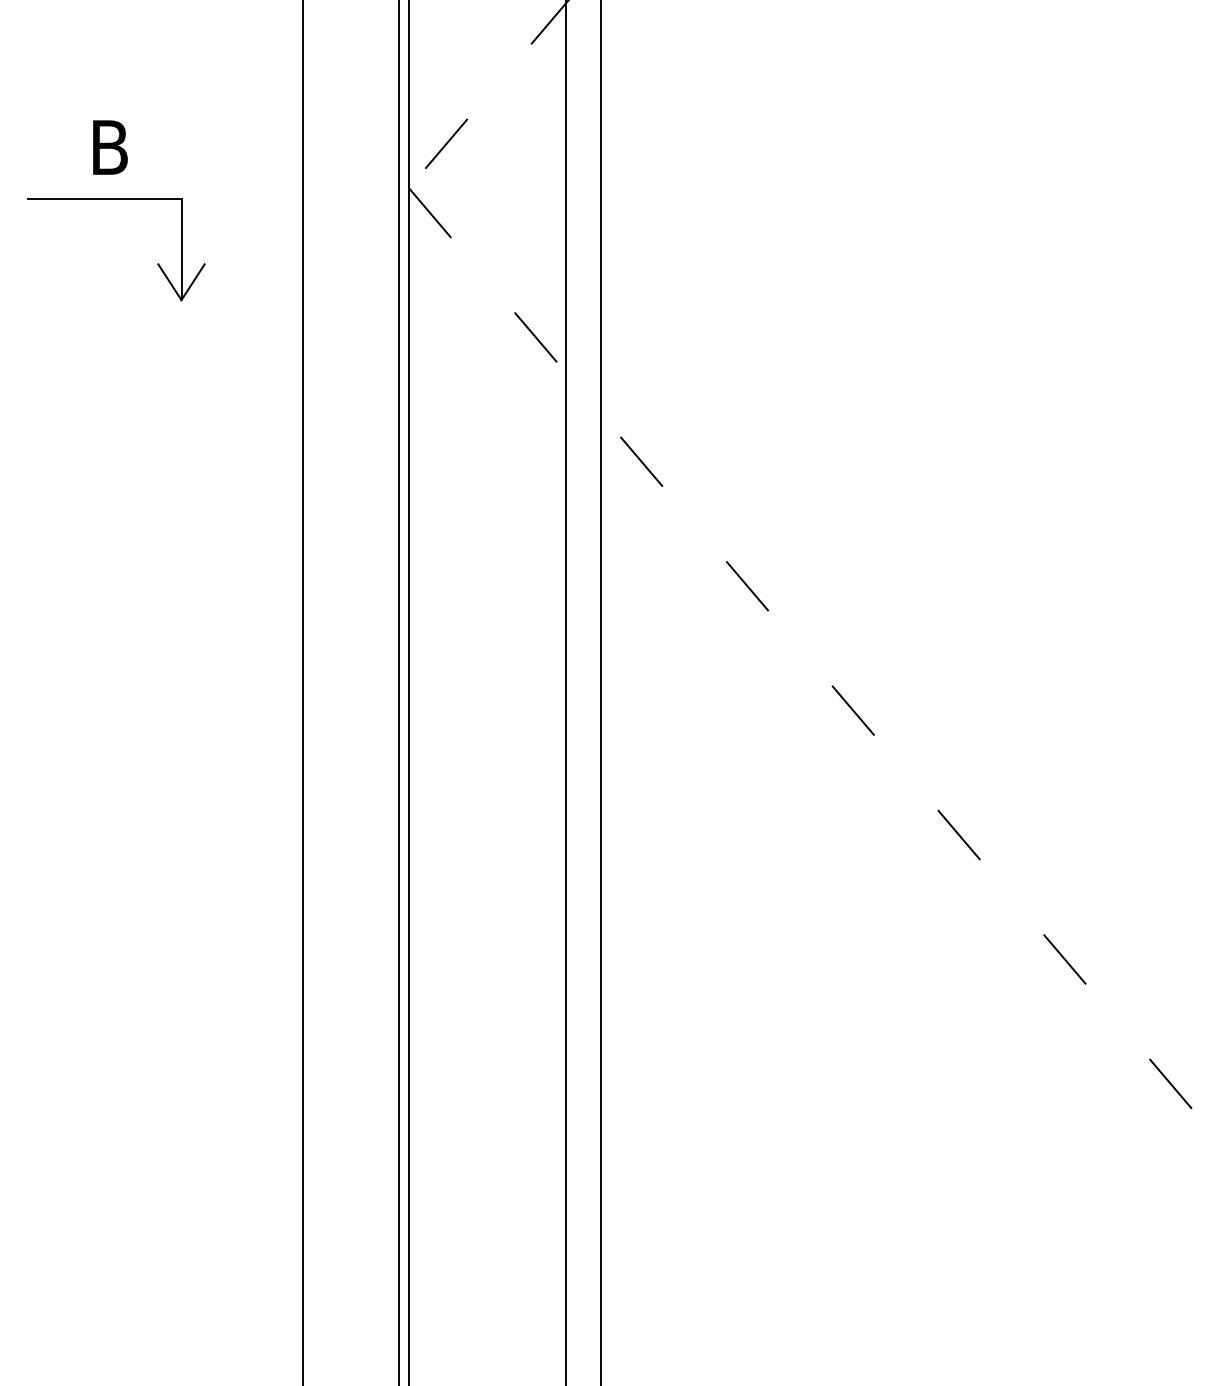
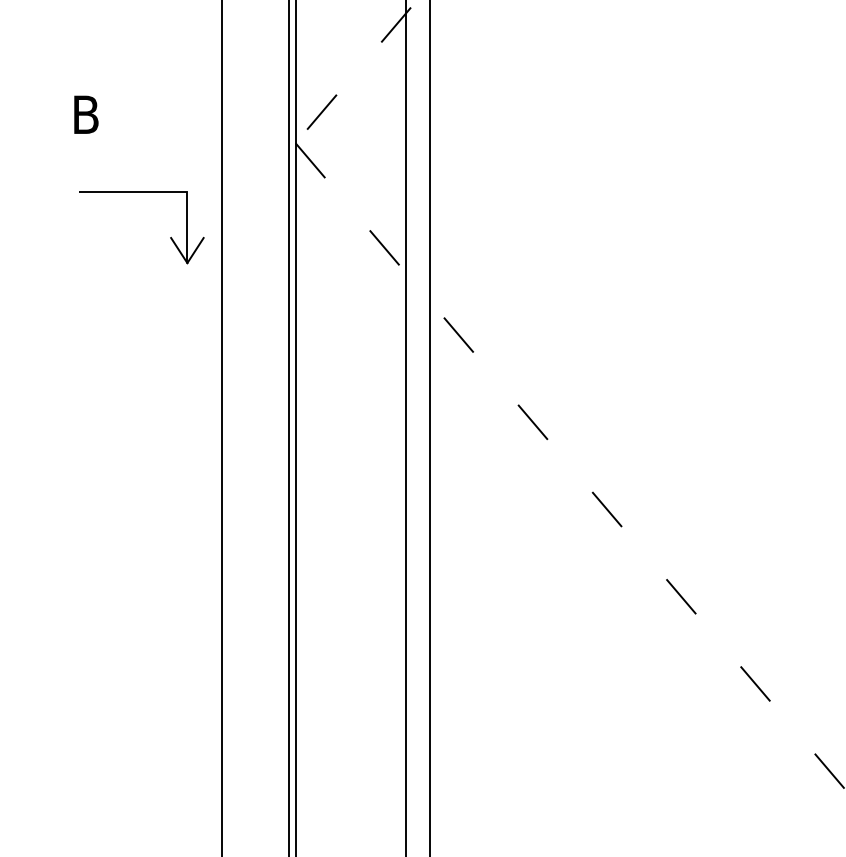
part: (157, 263) -> (170, 237), moved

